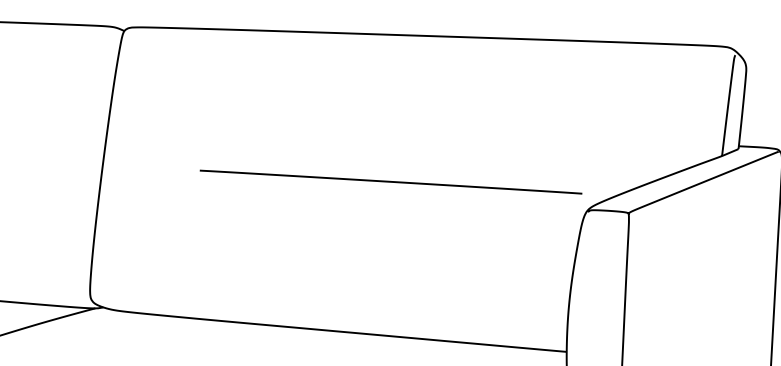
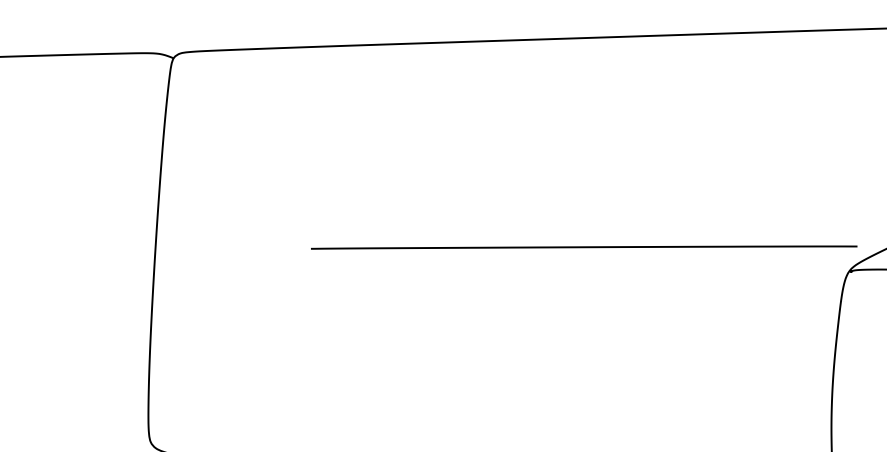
line: (390, 181) -> (583, 246), moved

